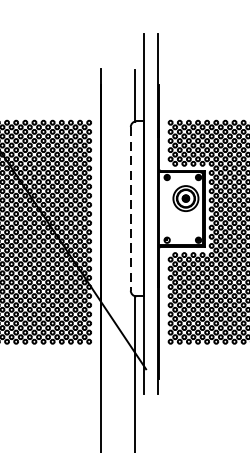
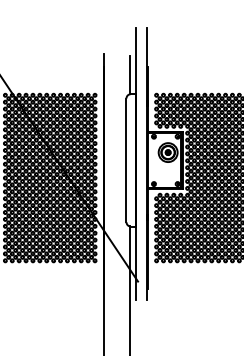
line: (130, 209) -> (126, 160), dashed -> solid

